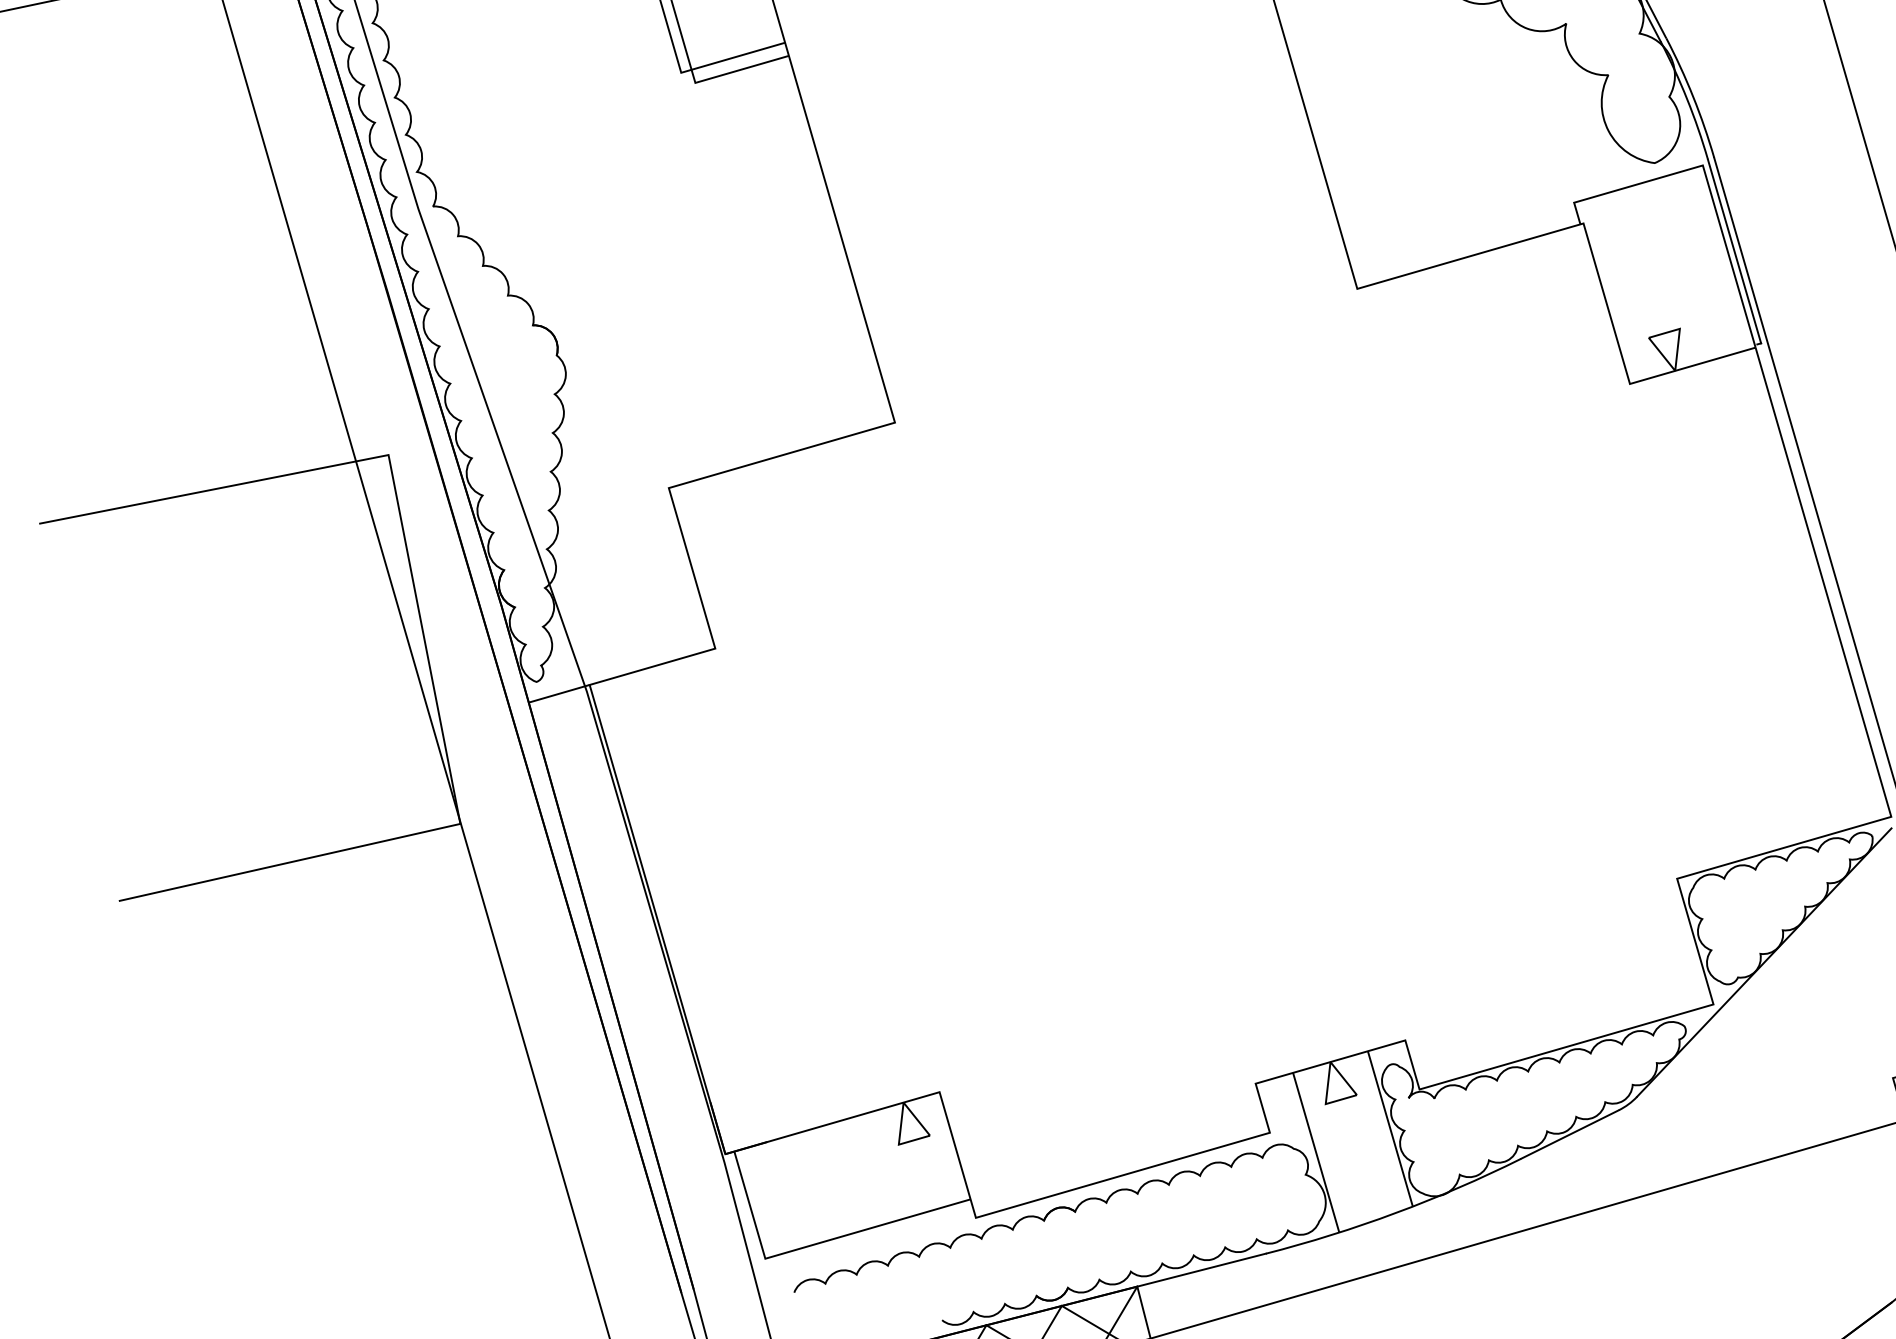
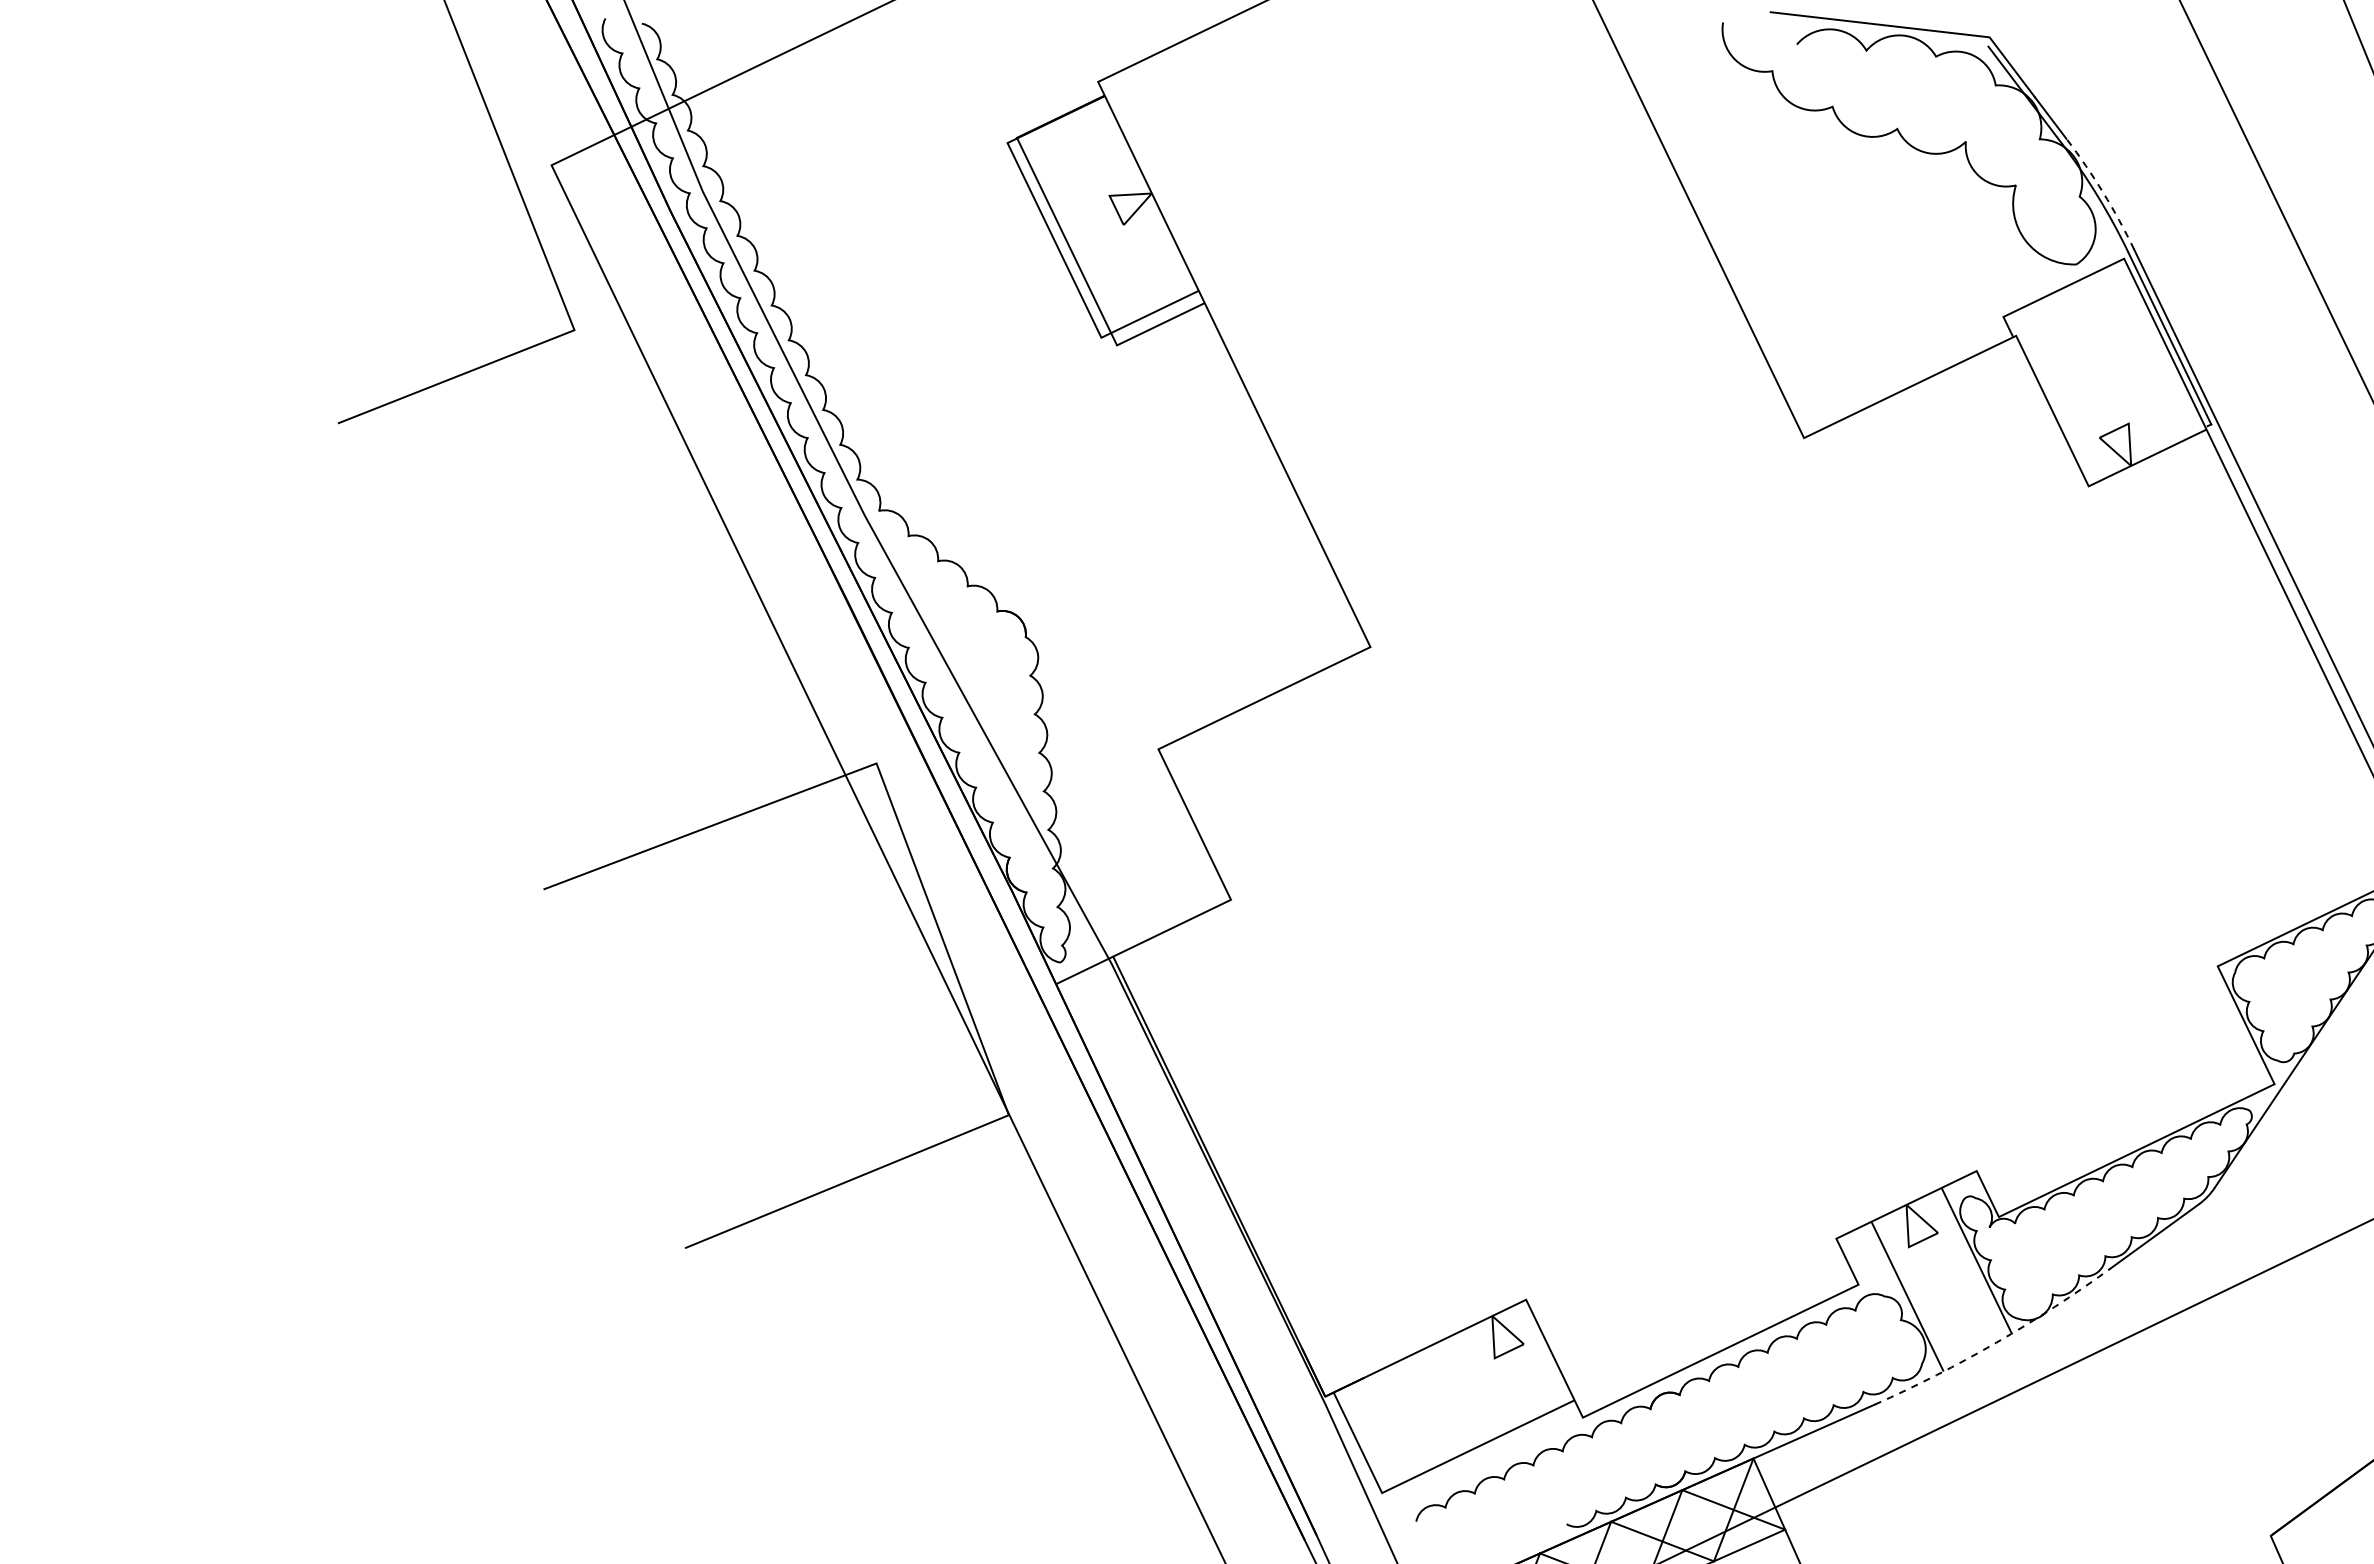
arc: (1693, 96) -> (2103, 192), solid -> dashed
arc: (1396, 1212) -> (1996, 1342), solid -> dashed

